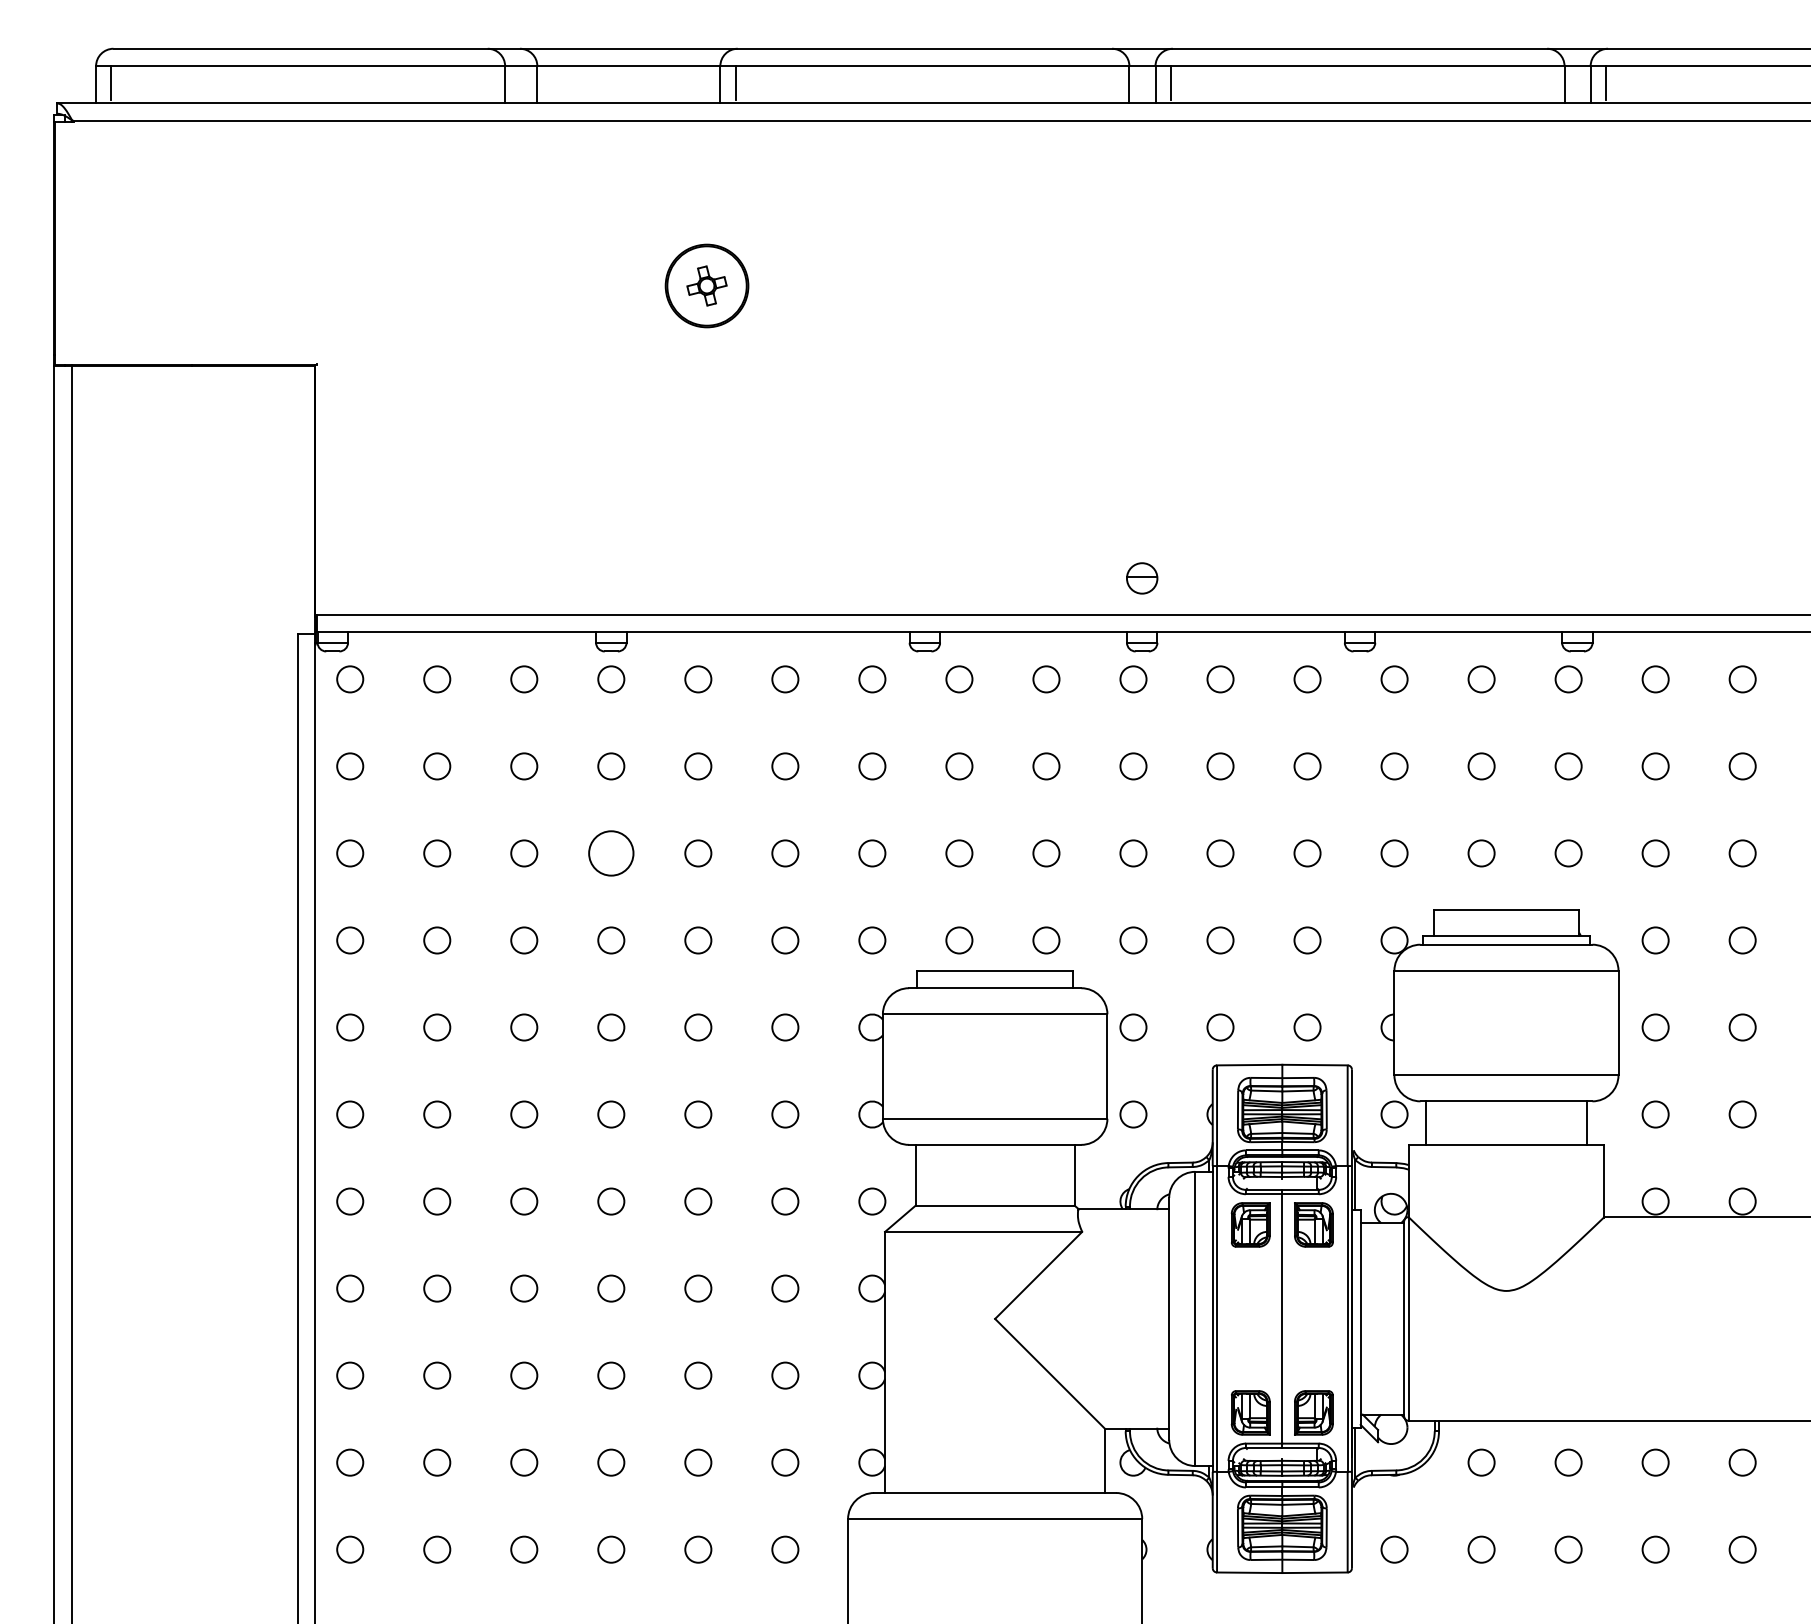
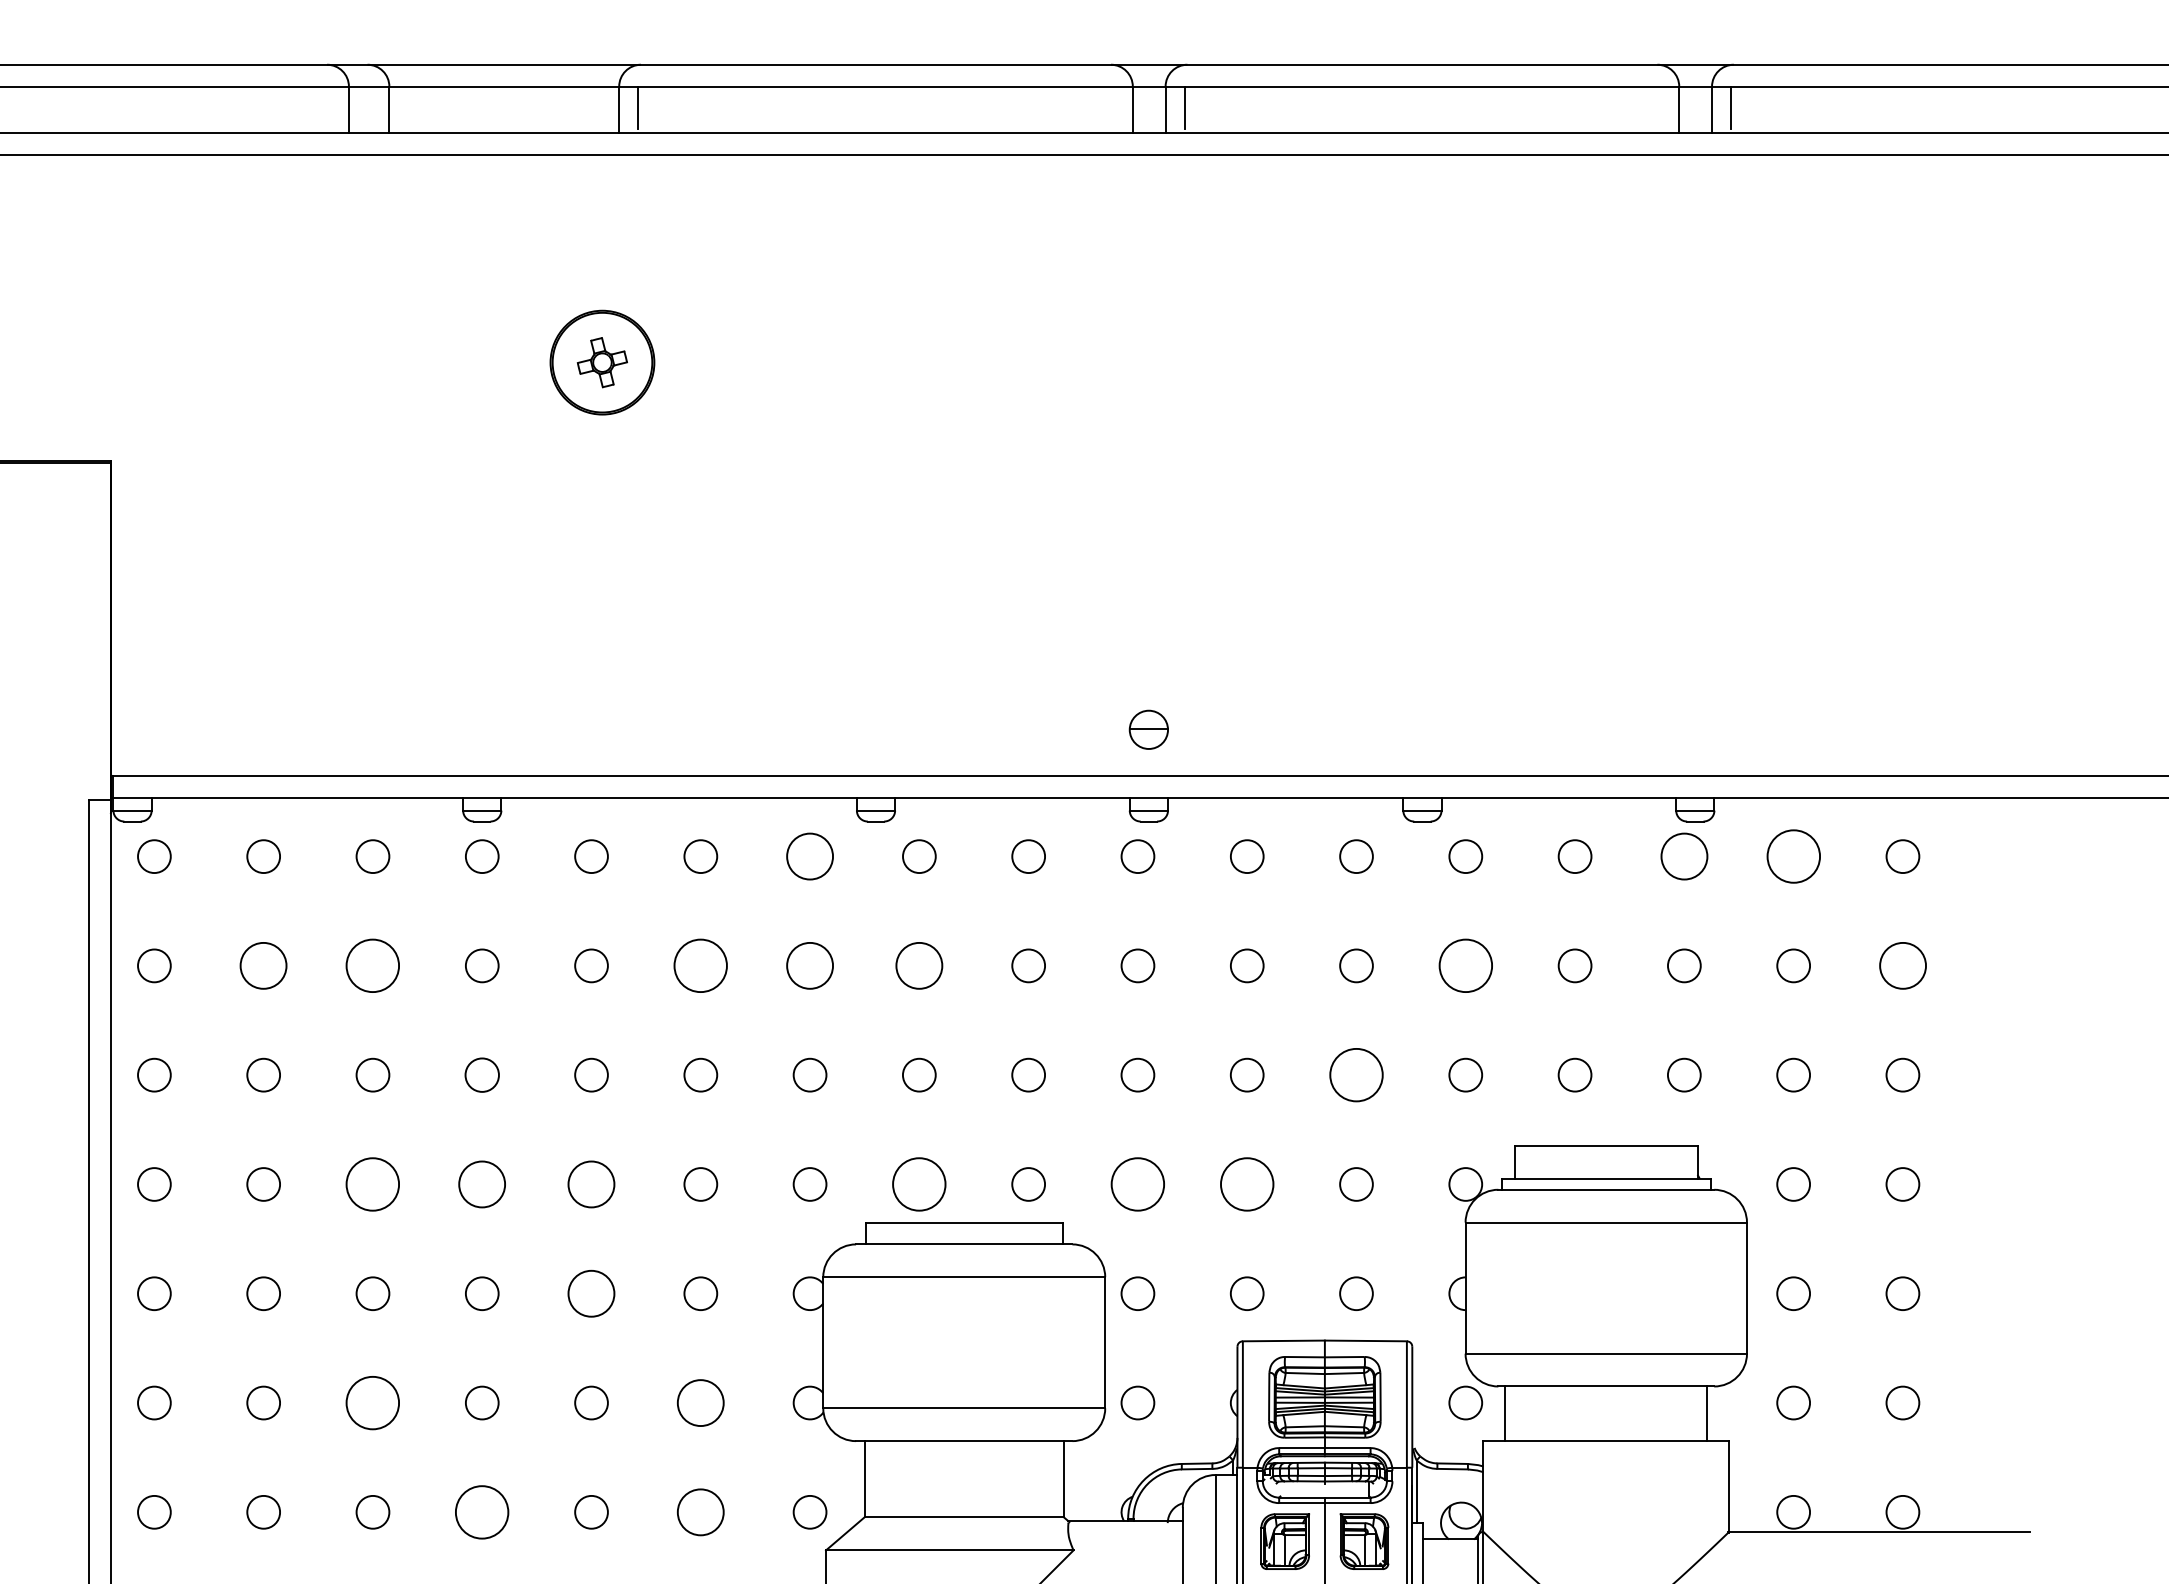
circle: (872, 679) -> (810, 856), size x1.4
circle: (1568, 679) -> (1684, 856), size x1.4
circle: (1655, 679) -> (1793, 856), size x1.6
circle: (437, 766) -> (264, 966), size x1.4
circle: (524, 766) -> (373, 966), size x1.6
circle: (785, 766) -> (700, 966), size x1.6
circle: (872, 766) -> (810, 966), size x1.4
circle: (959, 766) -> (919, 966), size x1.4
circle: (1394, 766) -> (1465, 966), size x1.6
circle: (1742, 766) -> (1902, 966), size x1.4
circle: (611, 853) -> (482, 1075), size x0.6
circle: (1307, 853) -> (1356, 1075), size x1.6
circle: (524, 940) -> (373, 1184), size x1.6
circle: (611, 940) -> (482, 1184), size x1.4
circle: (698, 940) -> (591, 1184), size x1.4
circle: (959, 940) -> (919, 1184), size x1.6
circle: (1133, 940) -> (1137, 1184), size x1.6
circle: (1220, 940) -> (1247, 1184), size x1.6
circle: (698, 1027) -> (591, 1293), size x1.4
circle: (524, 1114) -> (373, 1402), size x1.6
circle: (785, 1114) -> (700, 1402), size x1.4
circle: (611, 1201) -> (482, 1512), size x1.6
circle: (785, 1201) -> (700, 1512), size x1.4

